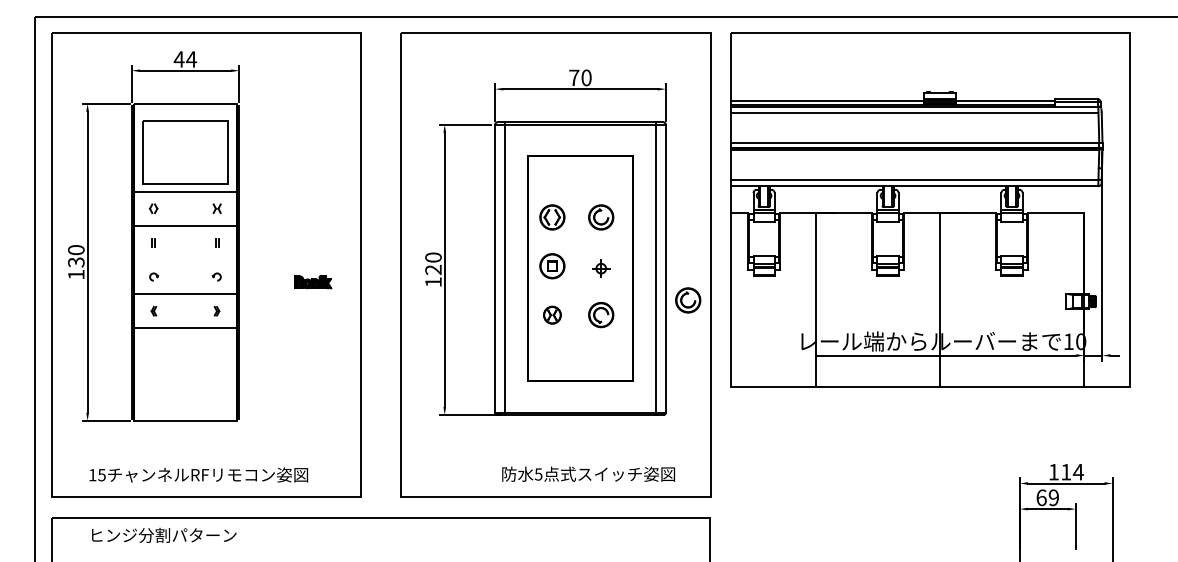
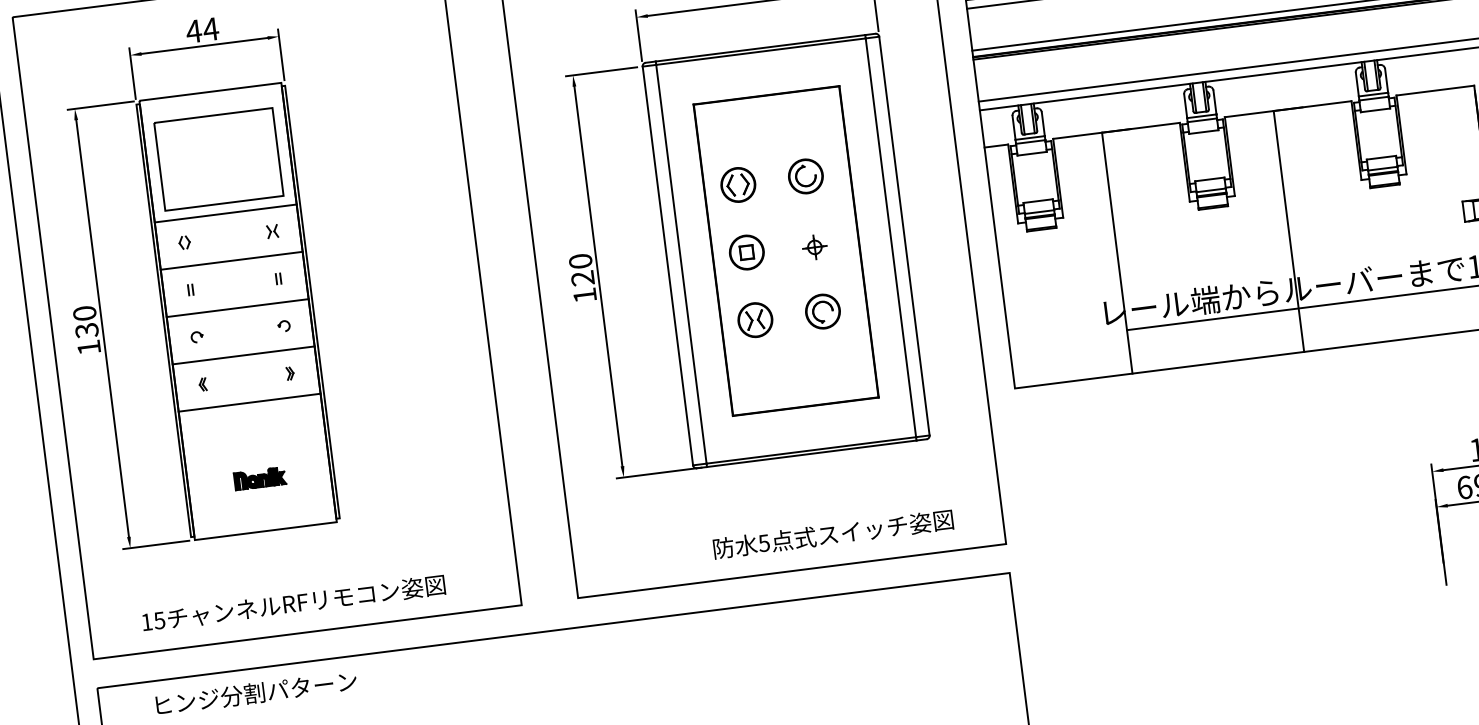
line: (185, 260) -> (237, 308), added
part: (313, 282) -> (260, 478), moved
part: (688, 300) -> (941, 276), removed
part: (552, 315) -> (755, 320), size x1.43

